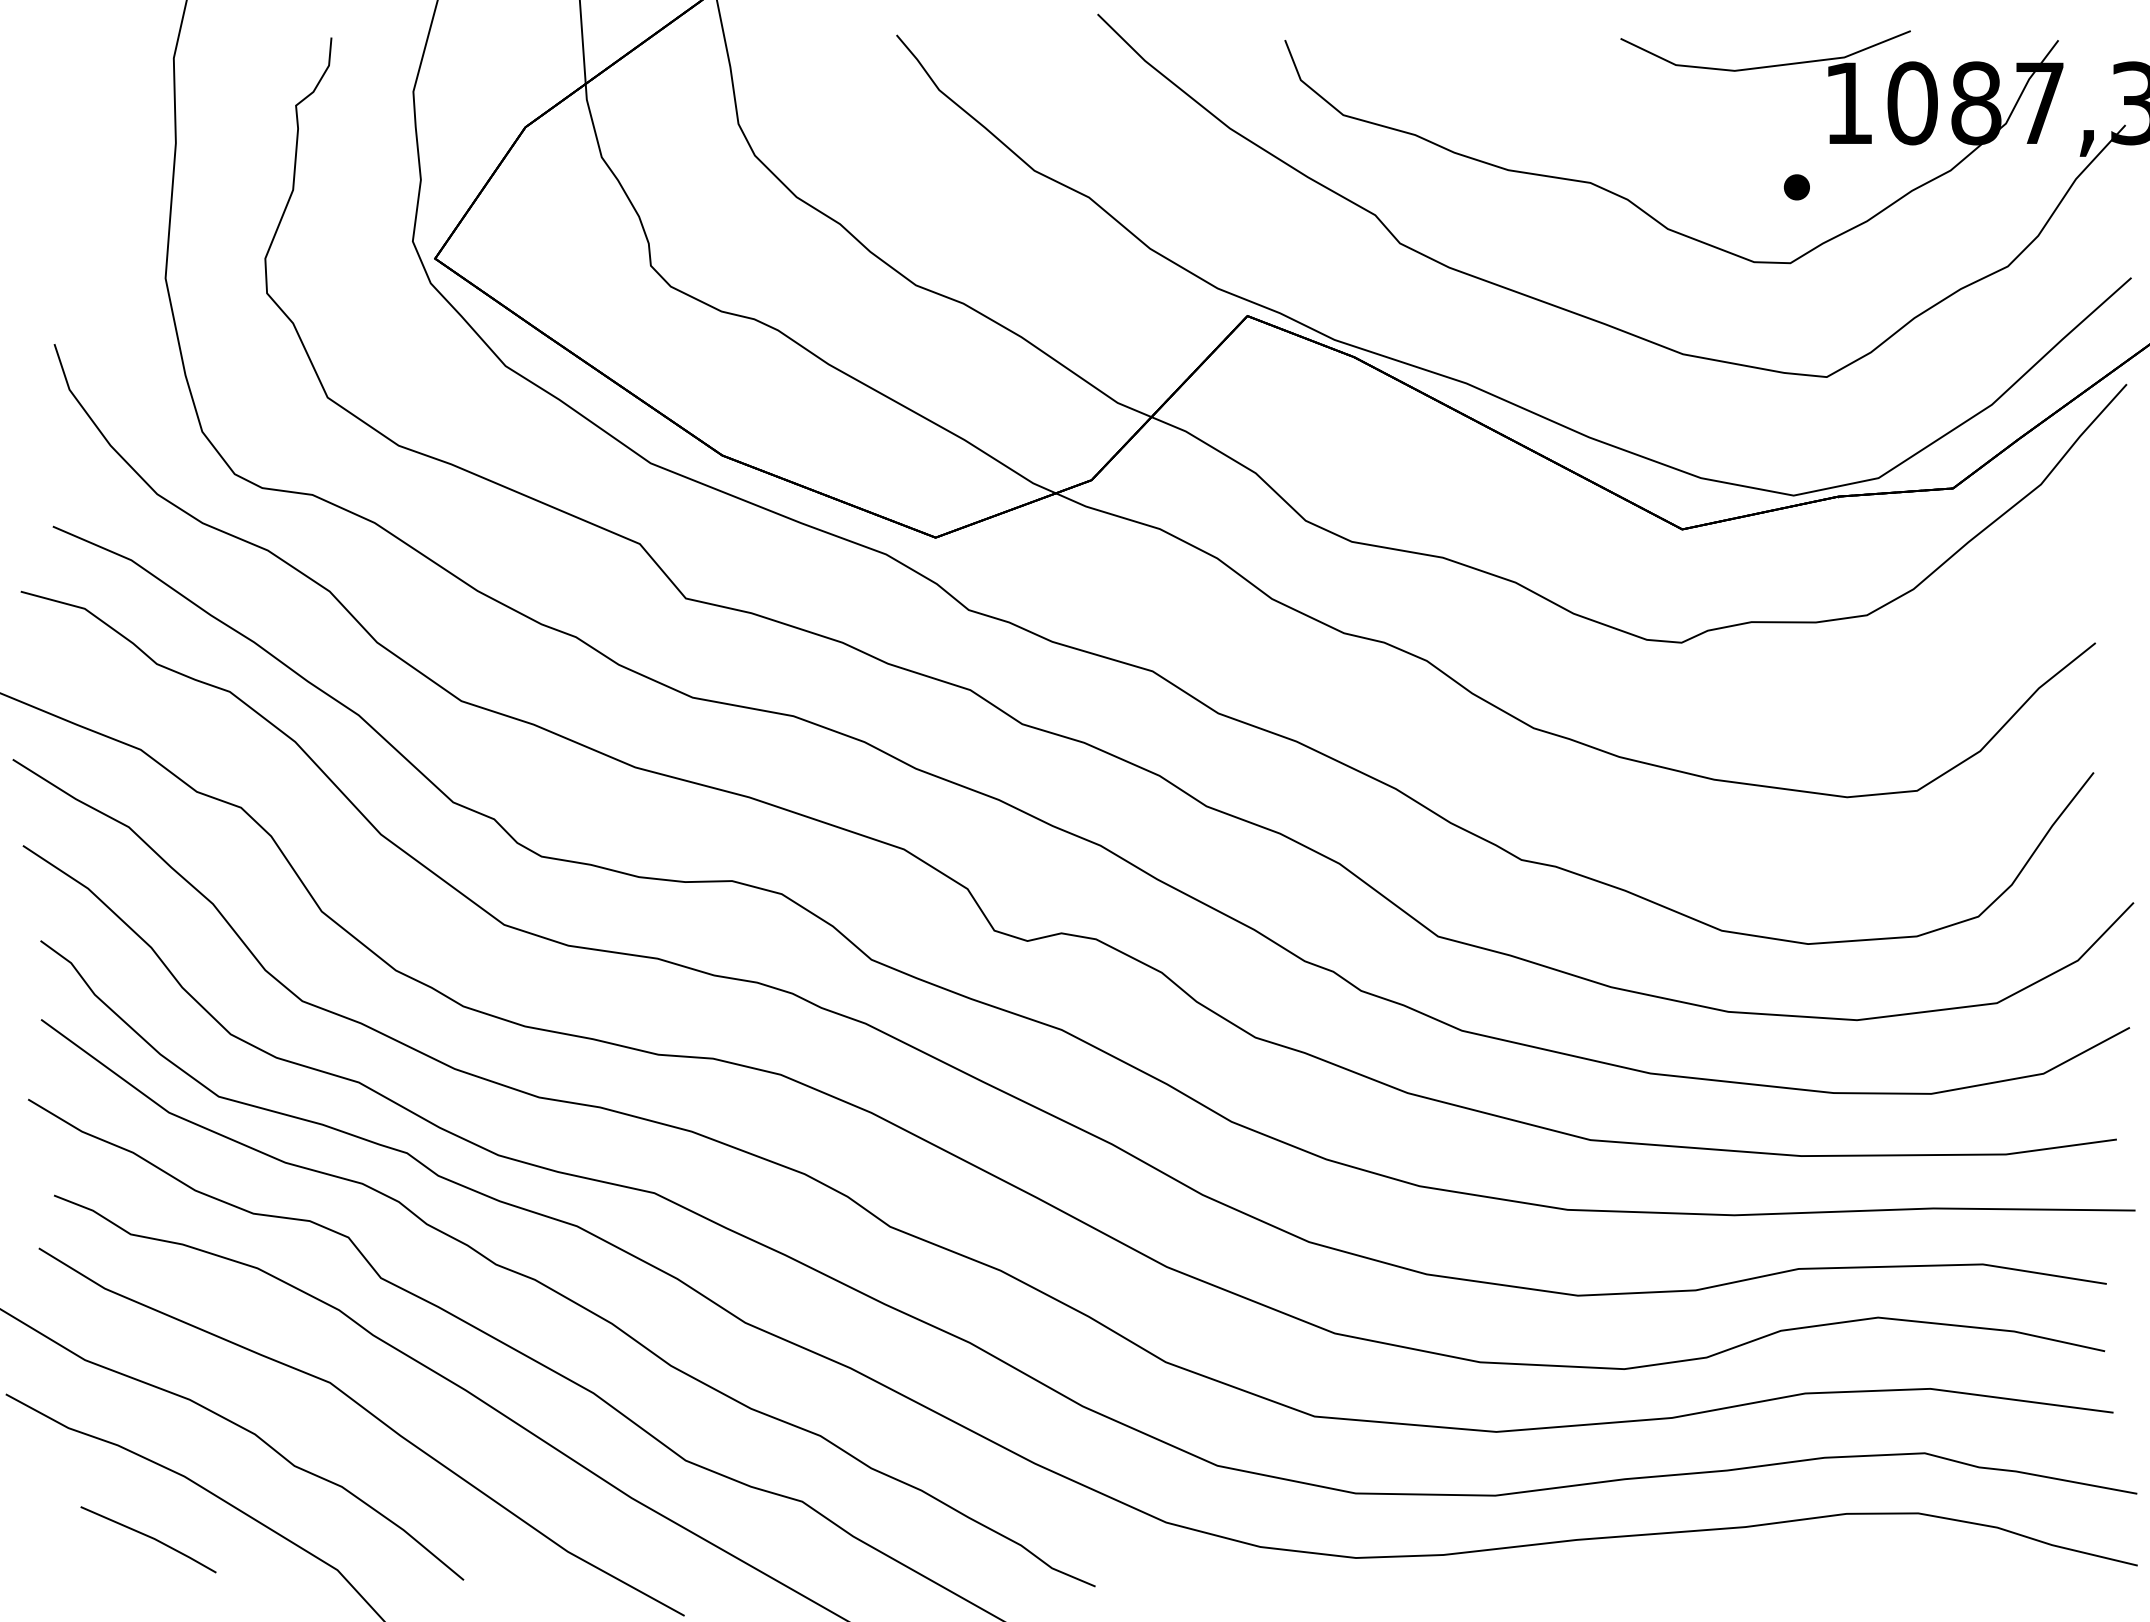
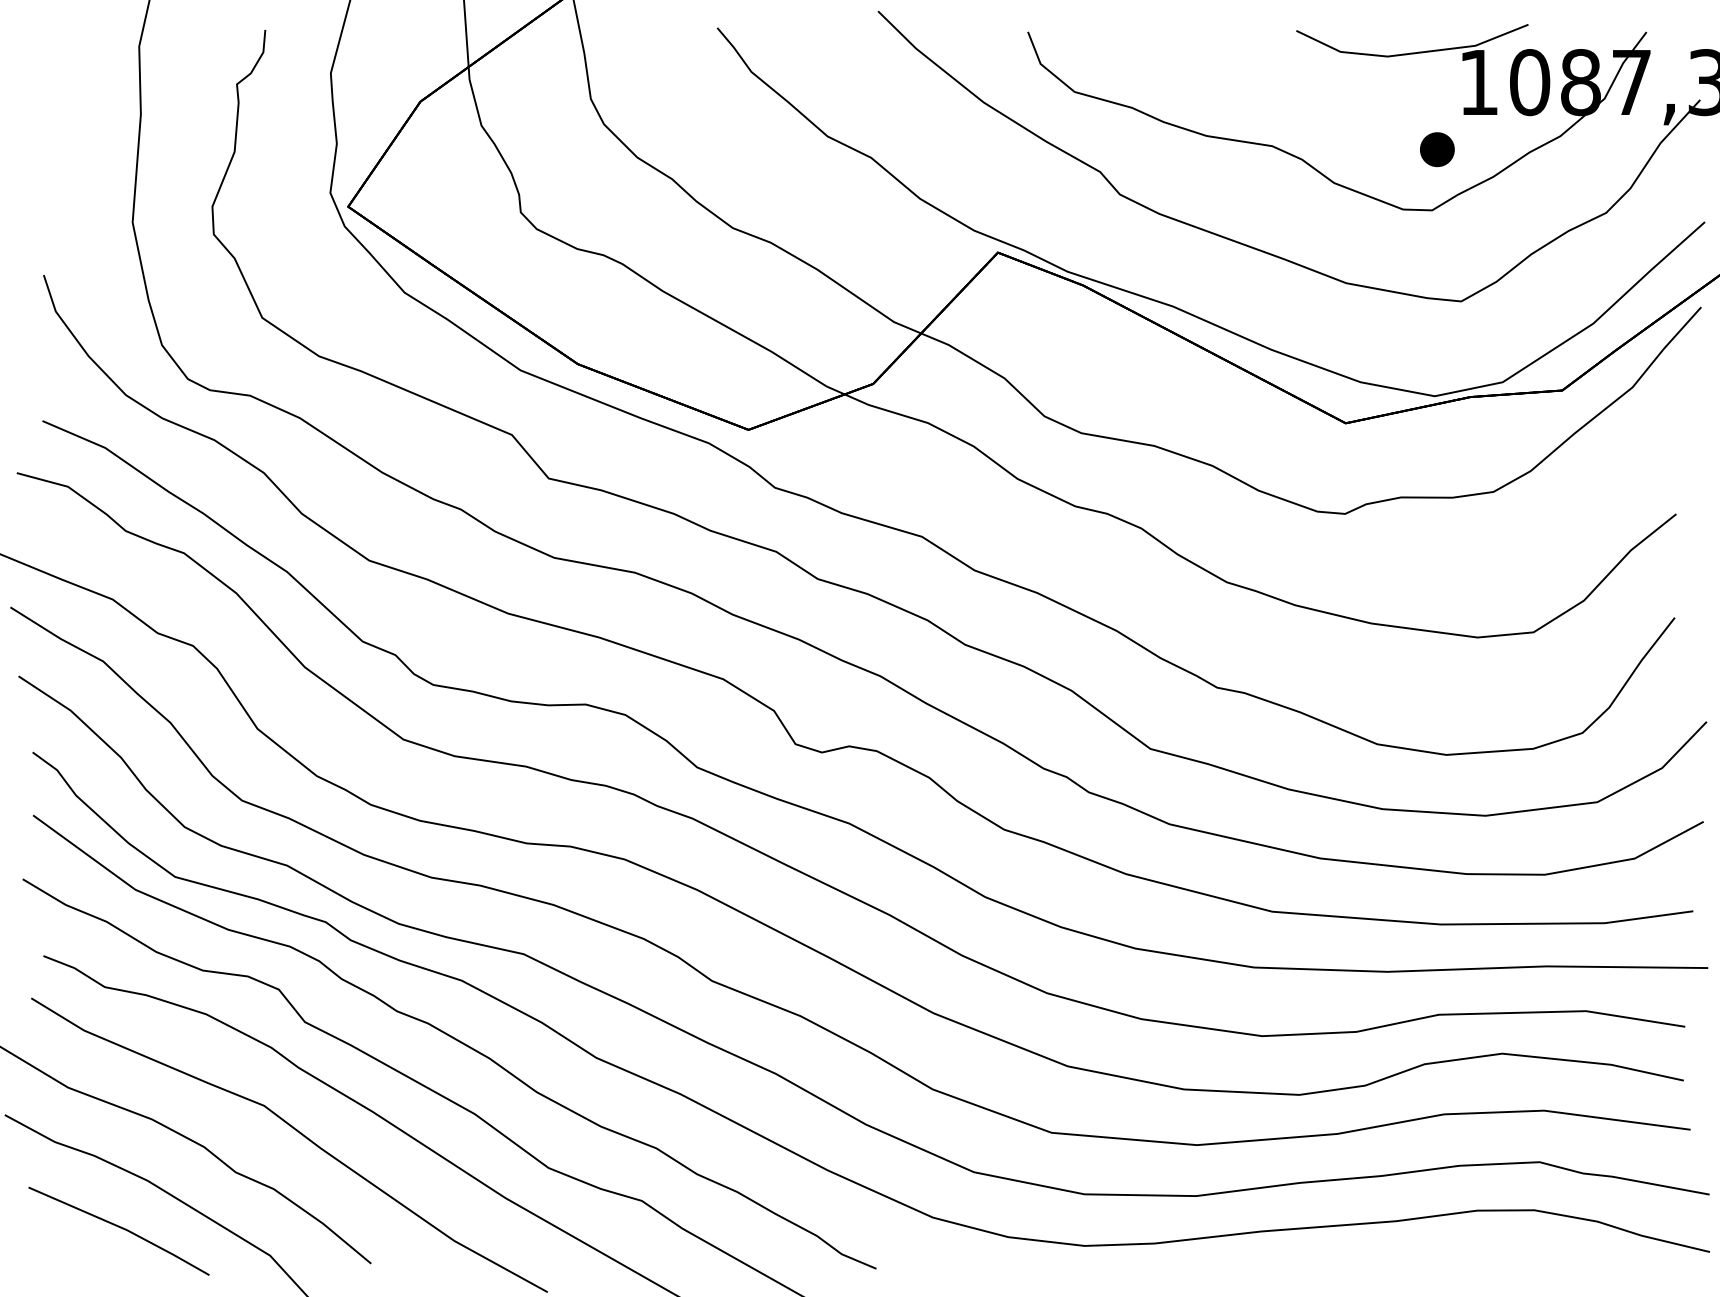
part: (1796, 187) -> (1437, 149), size x1.67
part: (148, 1539) -> (118, 1231), size x1.67

